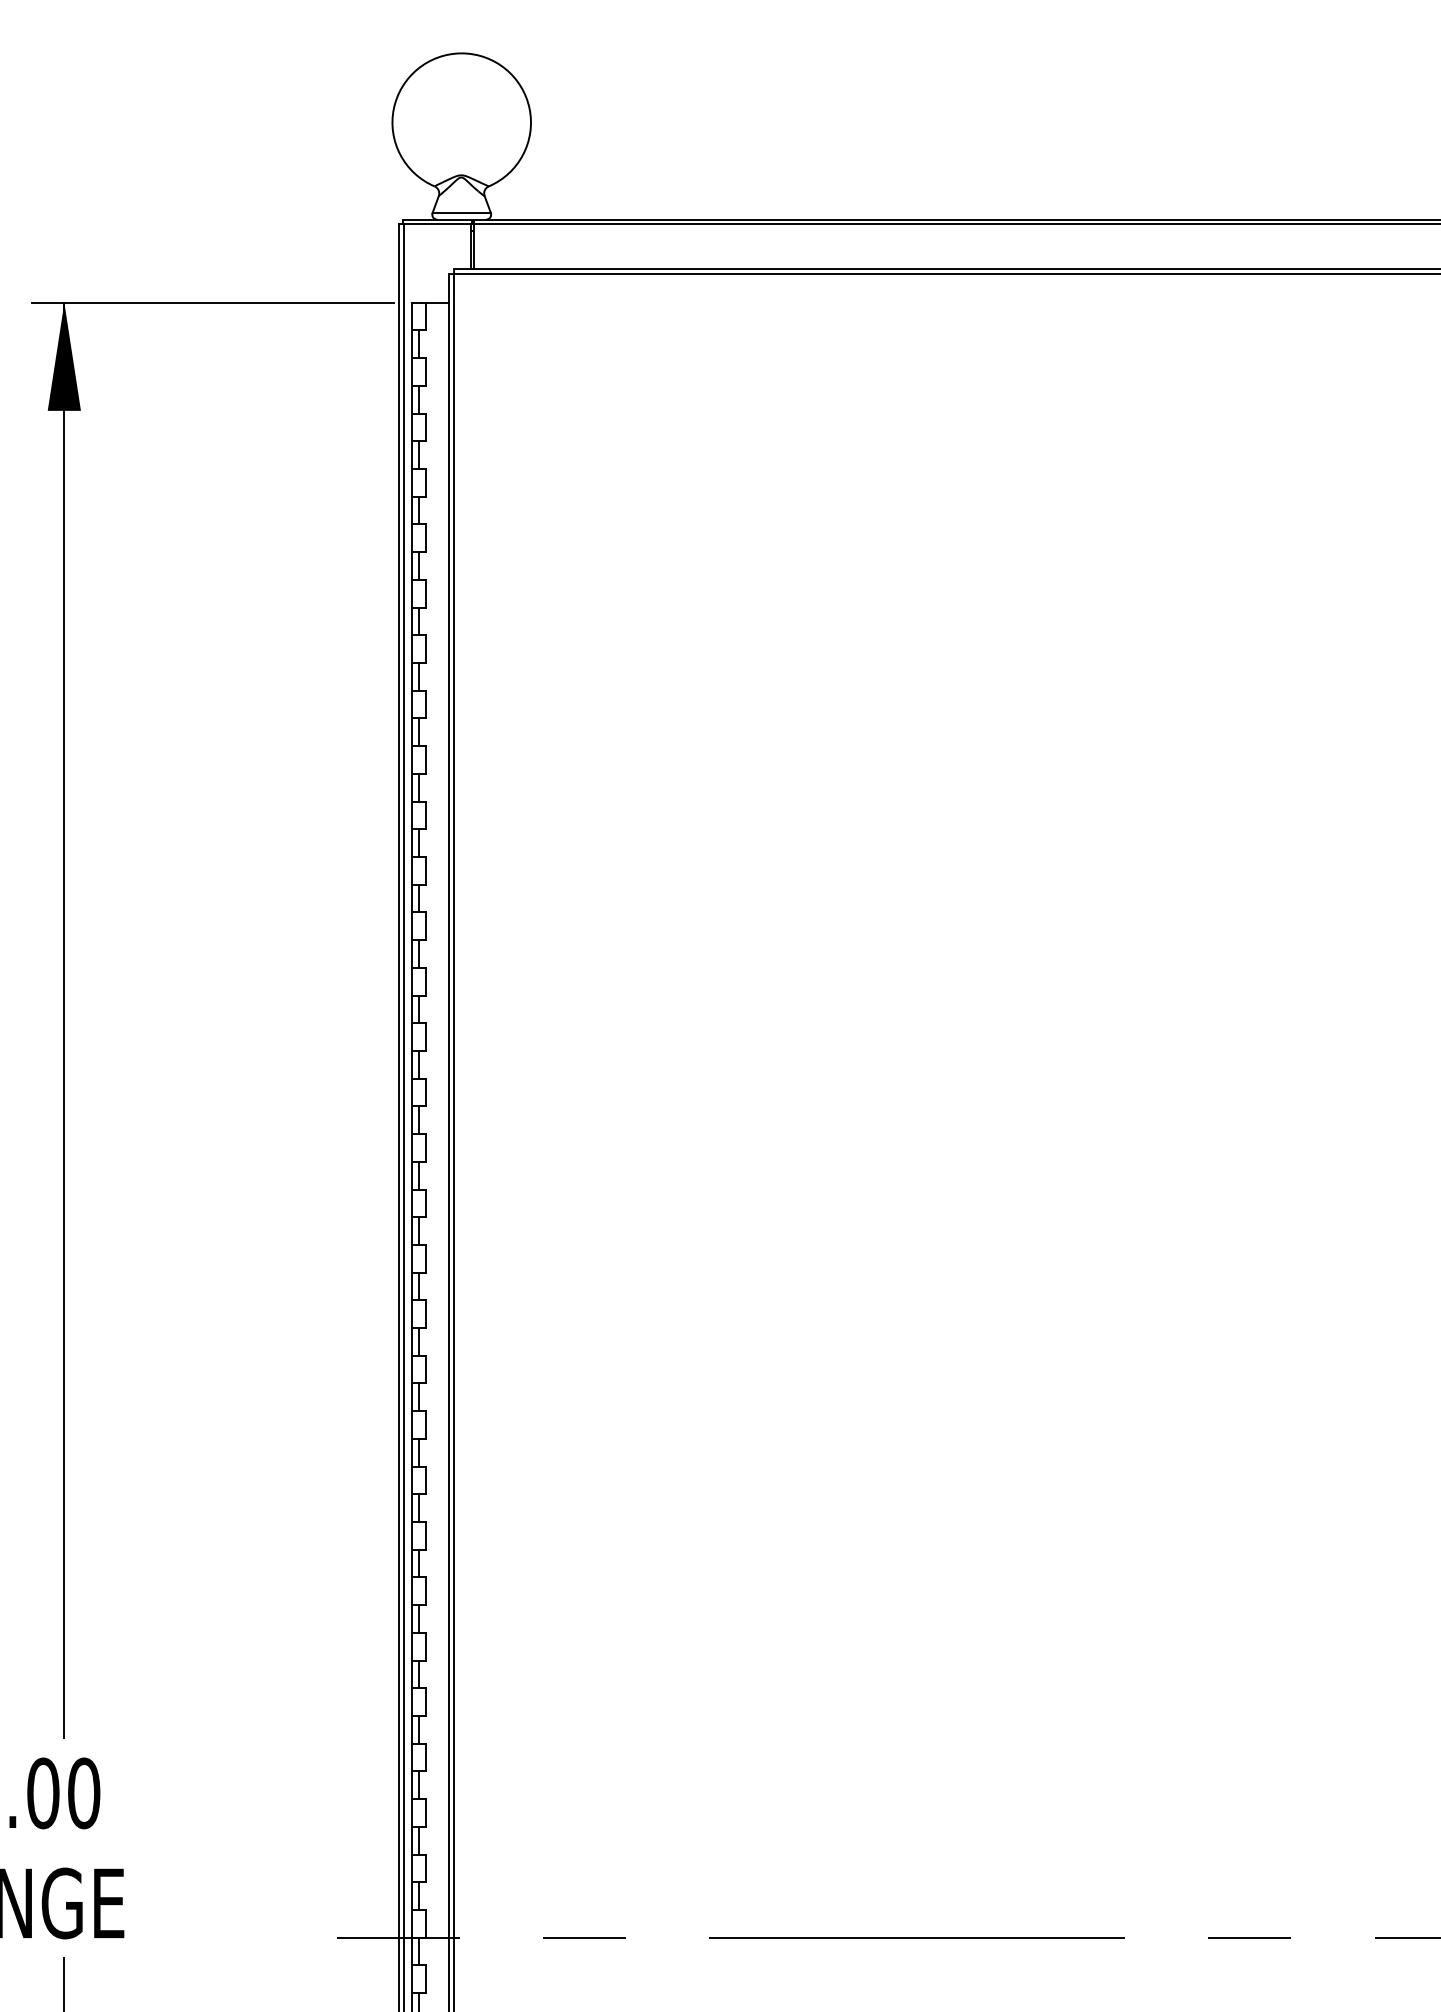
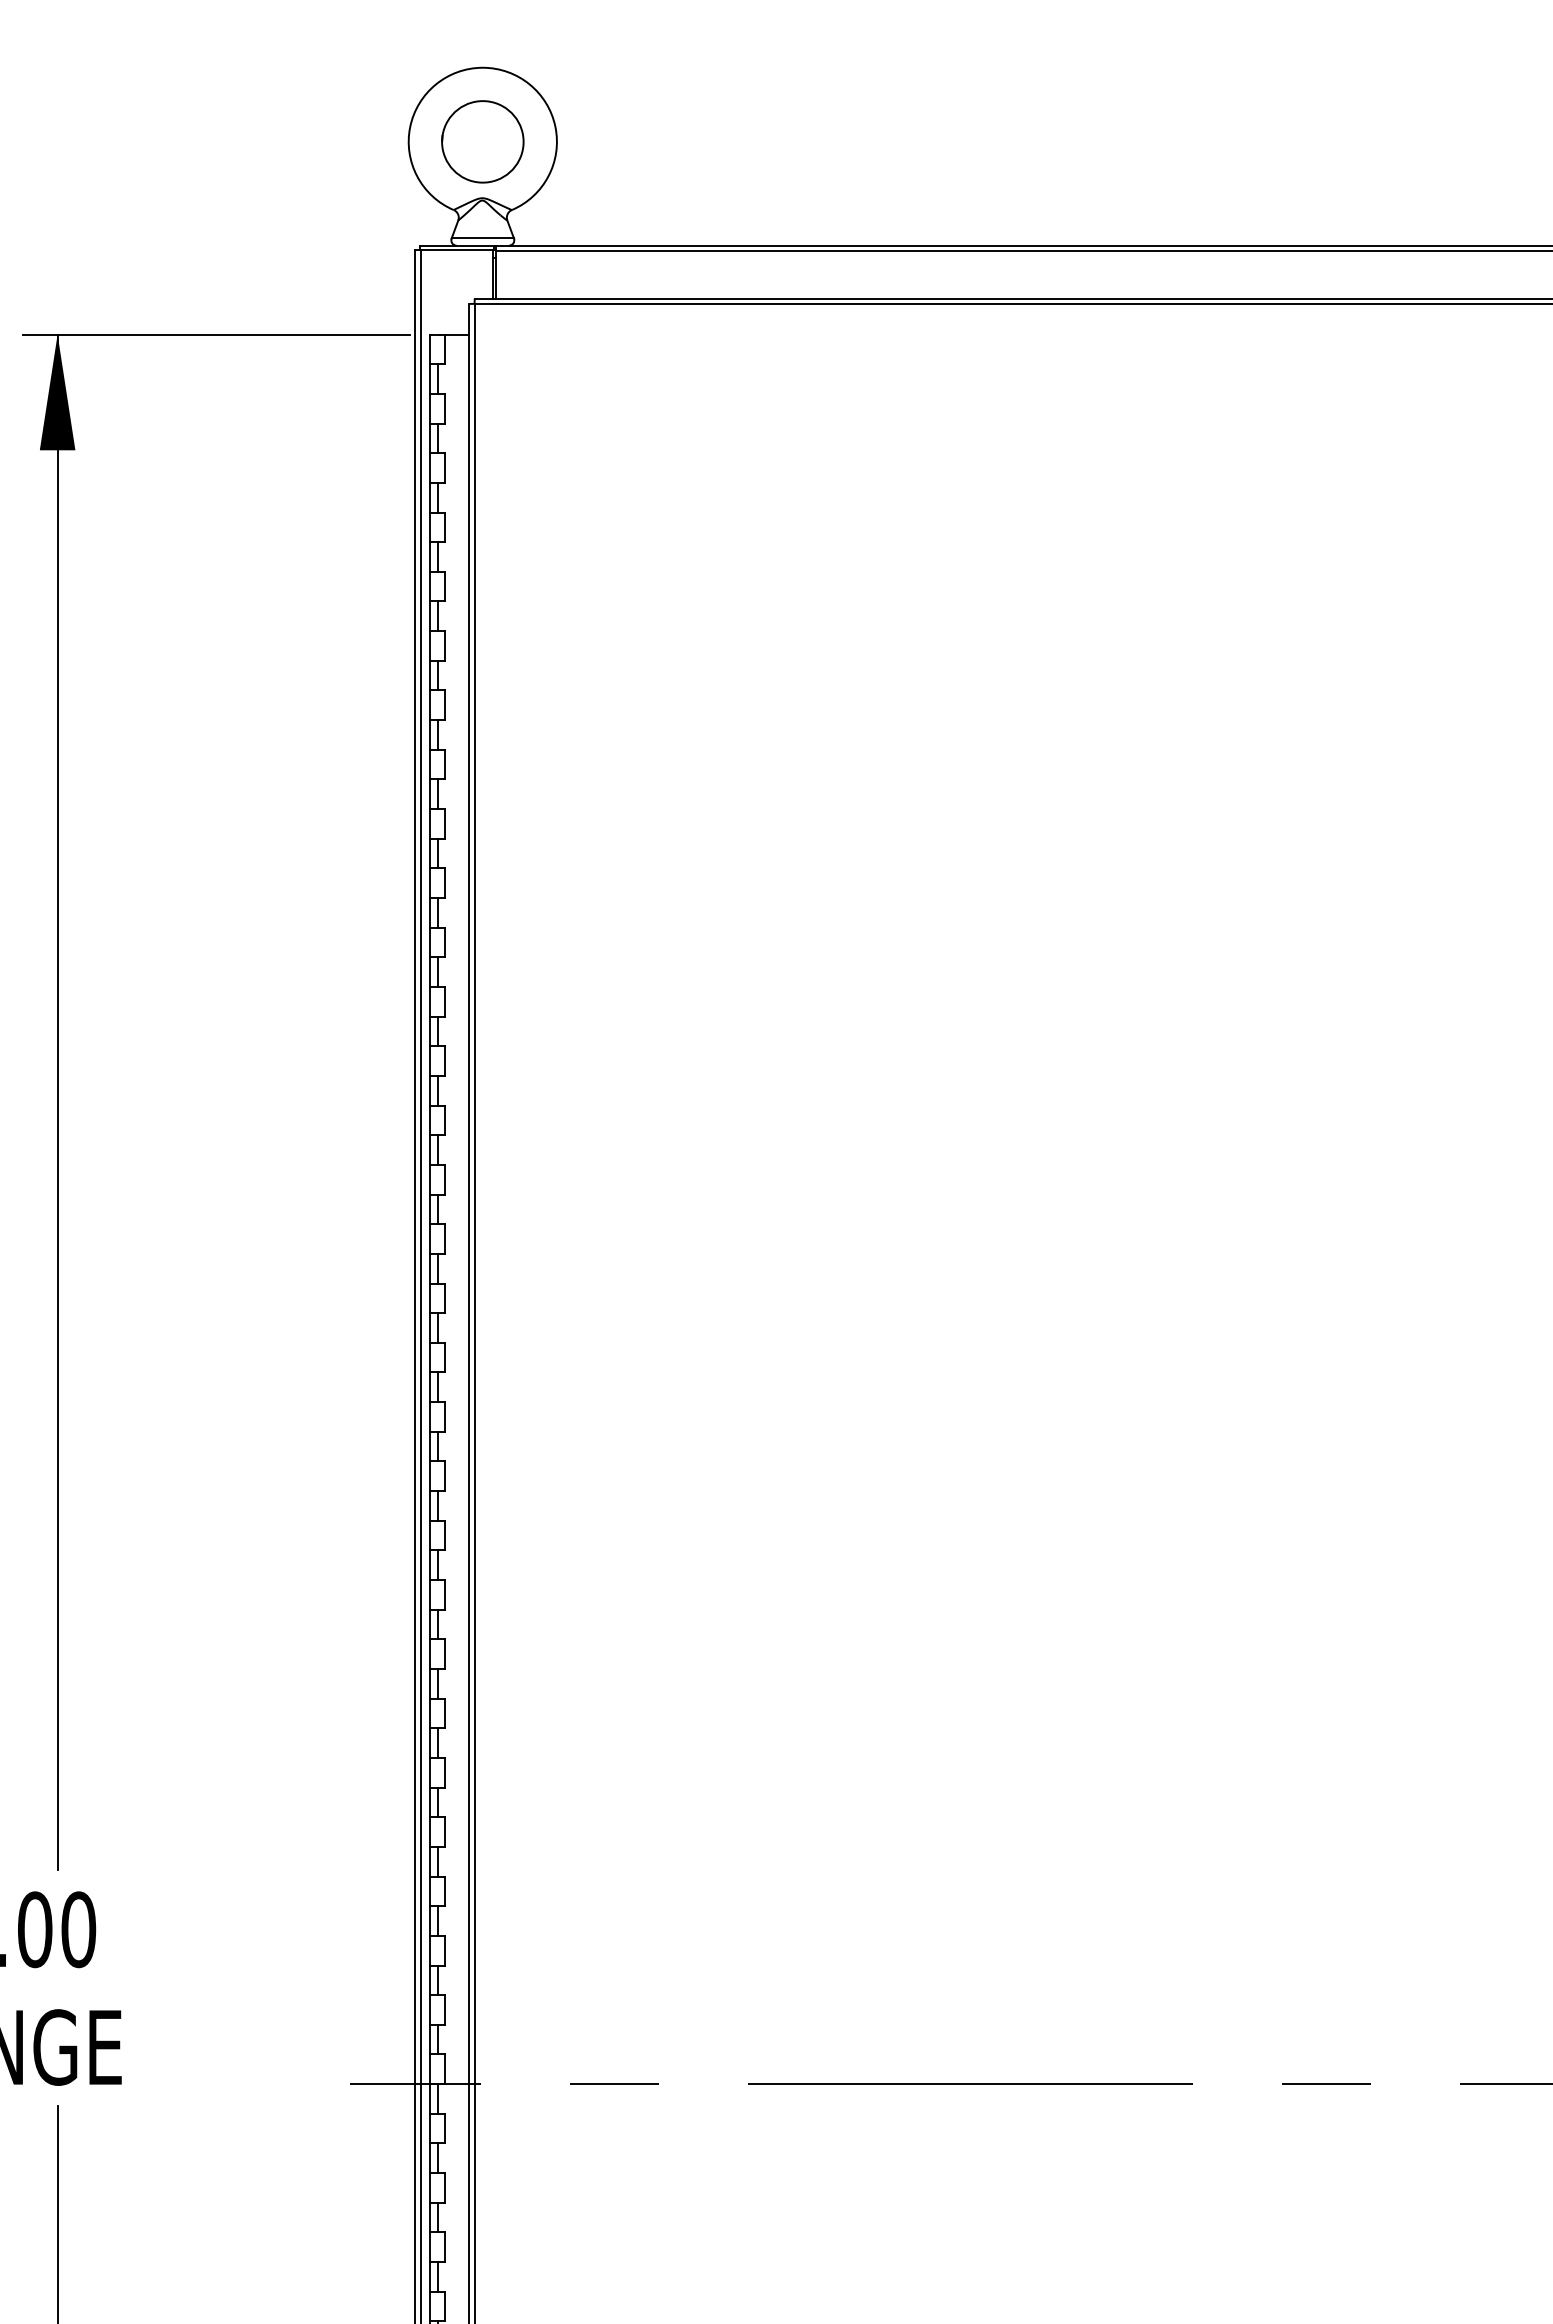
part: (461, 122) -> (482, 141), added

